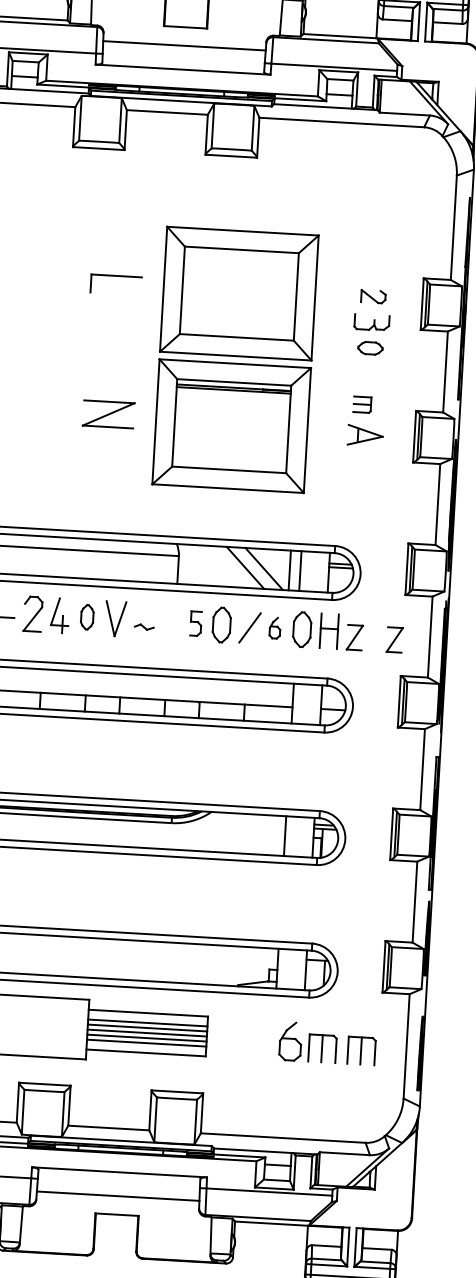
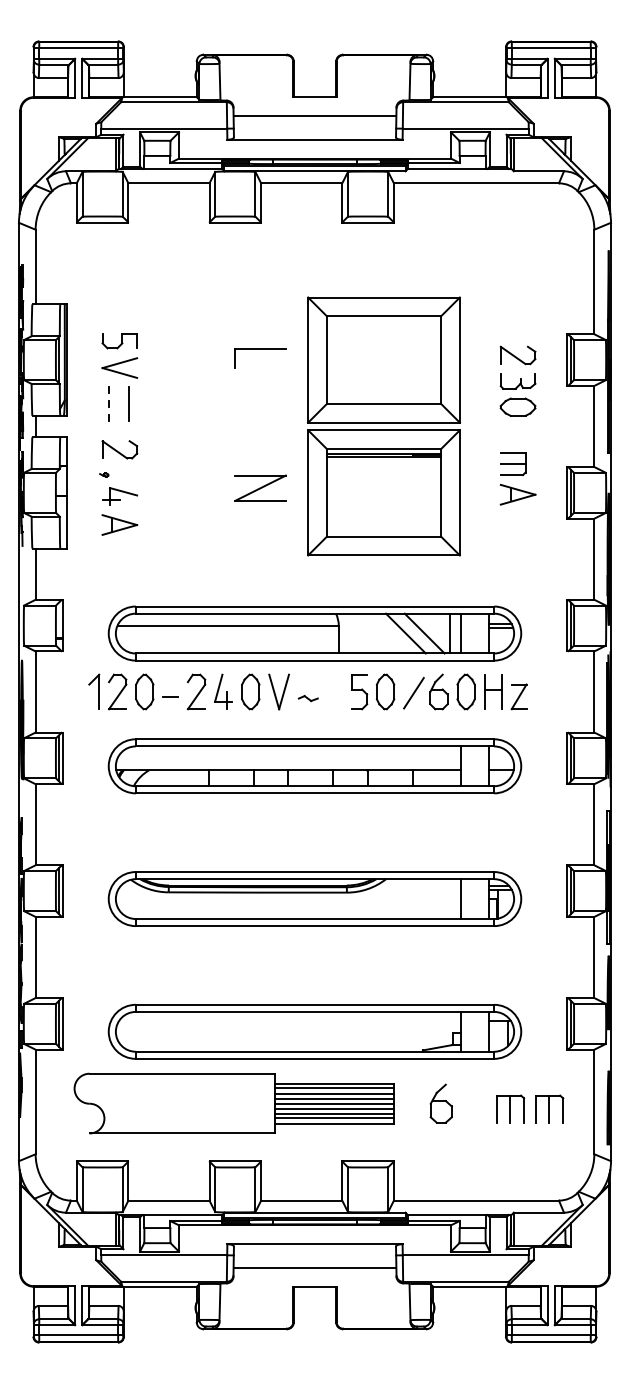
part: (372, 296) -> (517, 355), size x1.43
part: (369, 347) -> (517, 406), size x1.43
part: (362, 404) -> (513, 463), size x1.43
part: (86, 616) -> (250, 691), size x1.43
part: (195, 624) -> (359, 692), size x1.43
part: (274, 627) -> (438, 691), size x1.67
part: (394, 639) -> (558, 696), removed
line: (147, 1017) -> (334, 1088), added
part: (289, 1041) -> (440, 1103), moved
line: (146, 1047) -> (334, 1118), added

